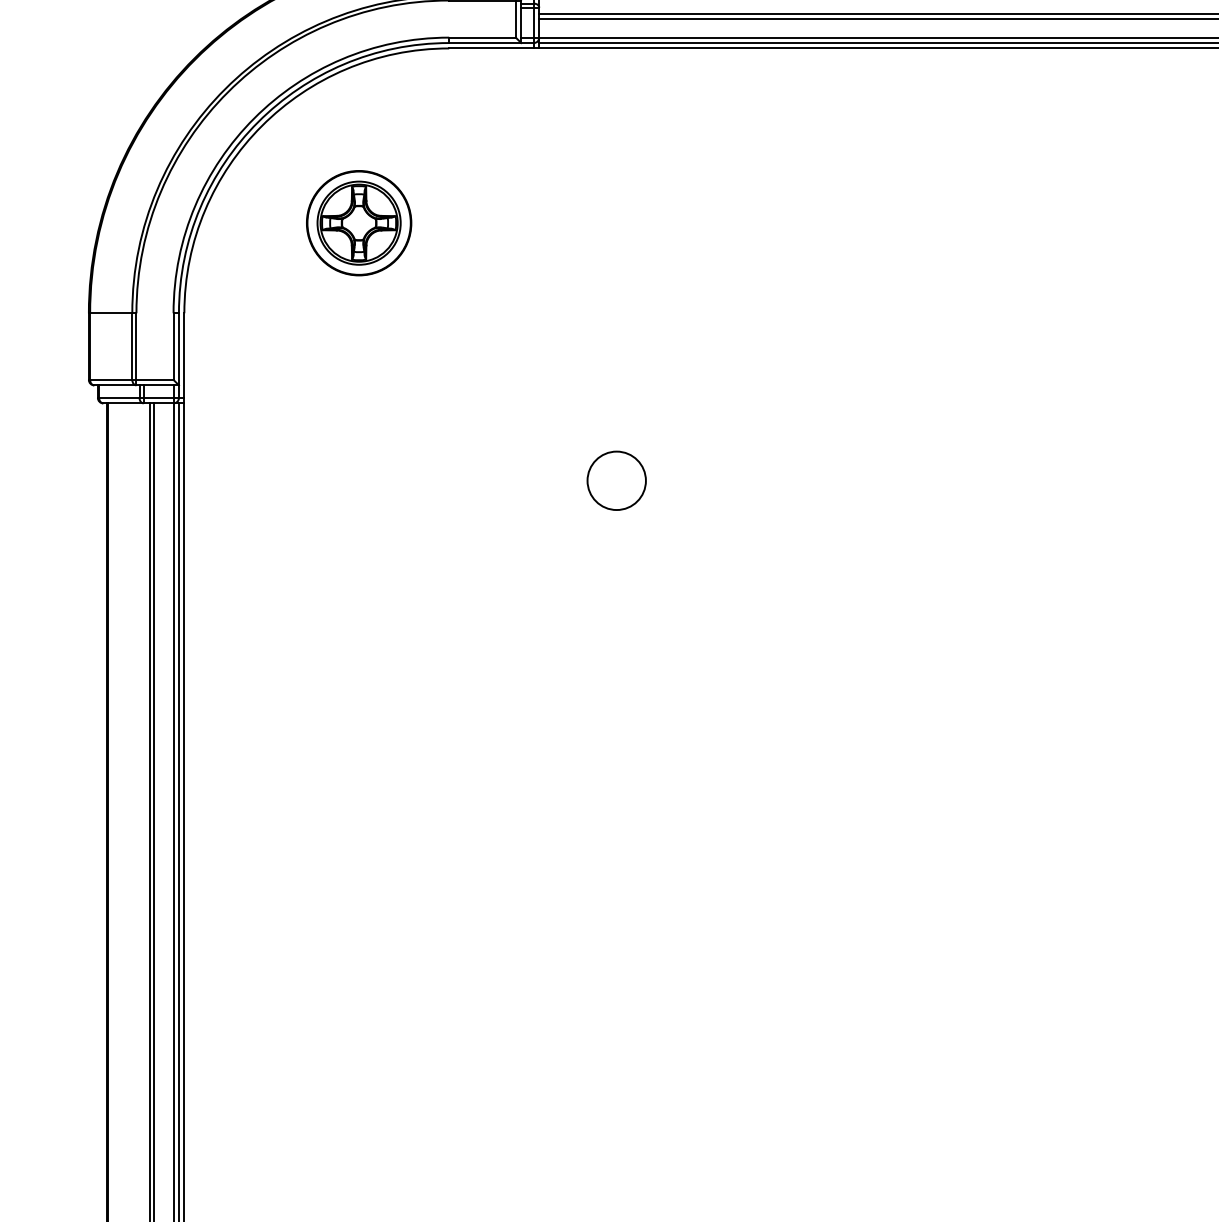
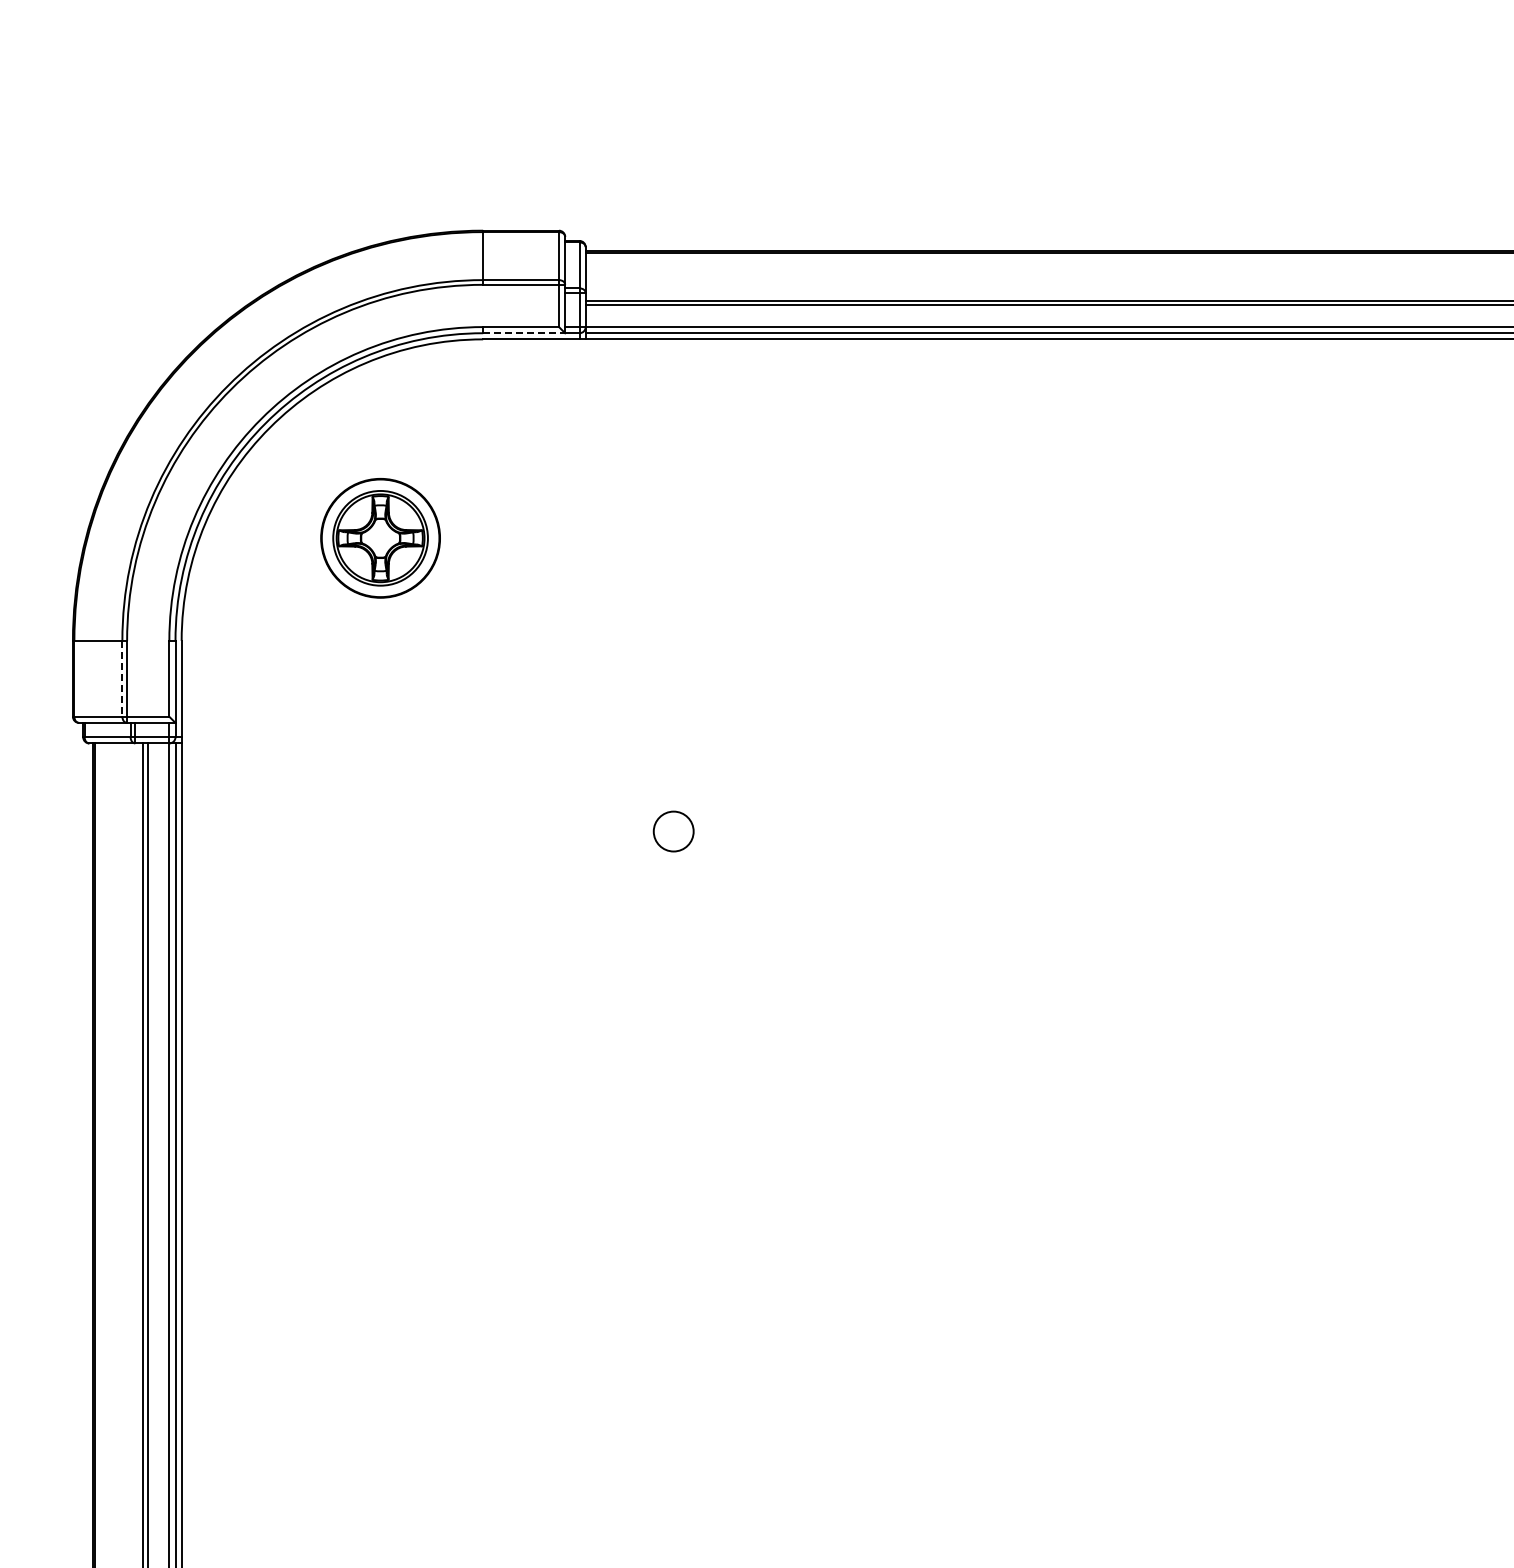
line: (485, 43) -> (524, 333), solid -> dashed
line: (132, 346) -> (122, 678), solid -> dashed
circle: (616, 480) -> (673, 831), size x0.6

